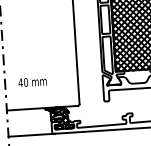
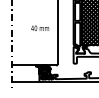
text: (33, 80) -> (40, 27), moved

